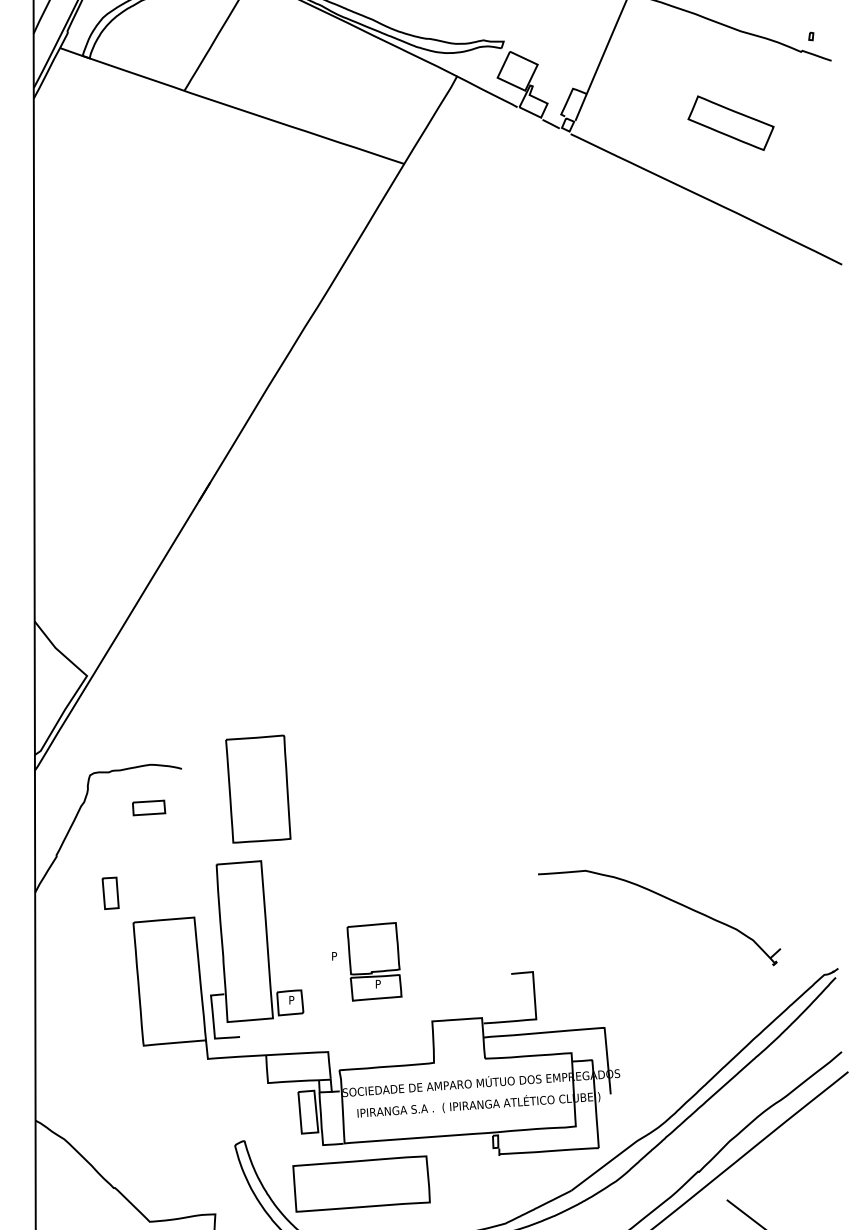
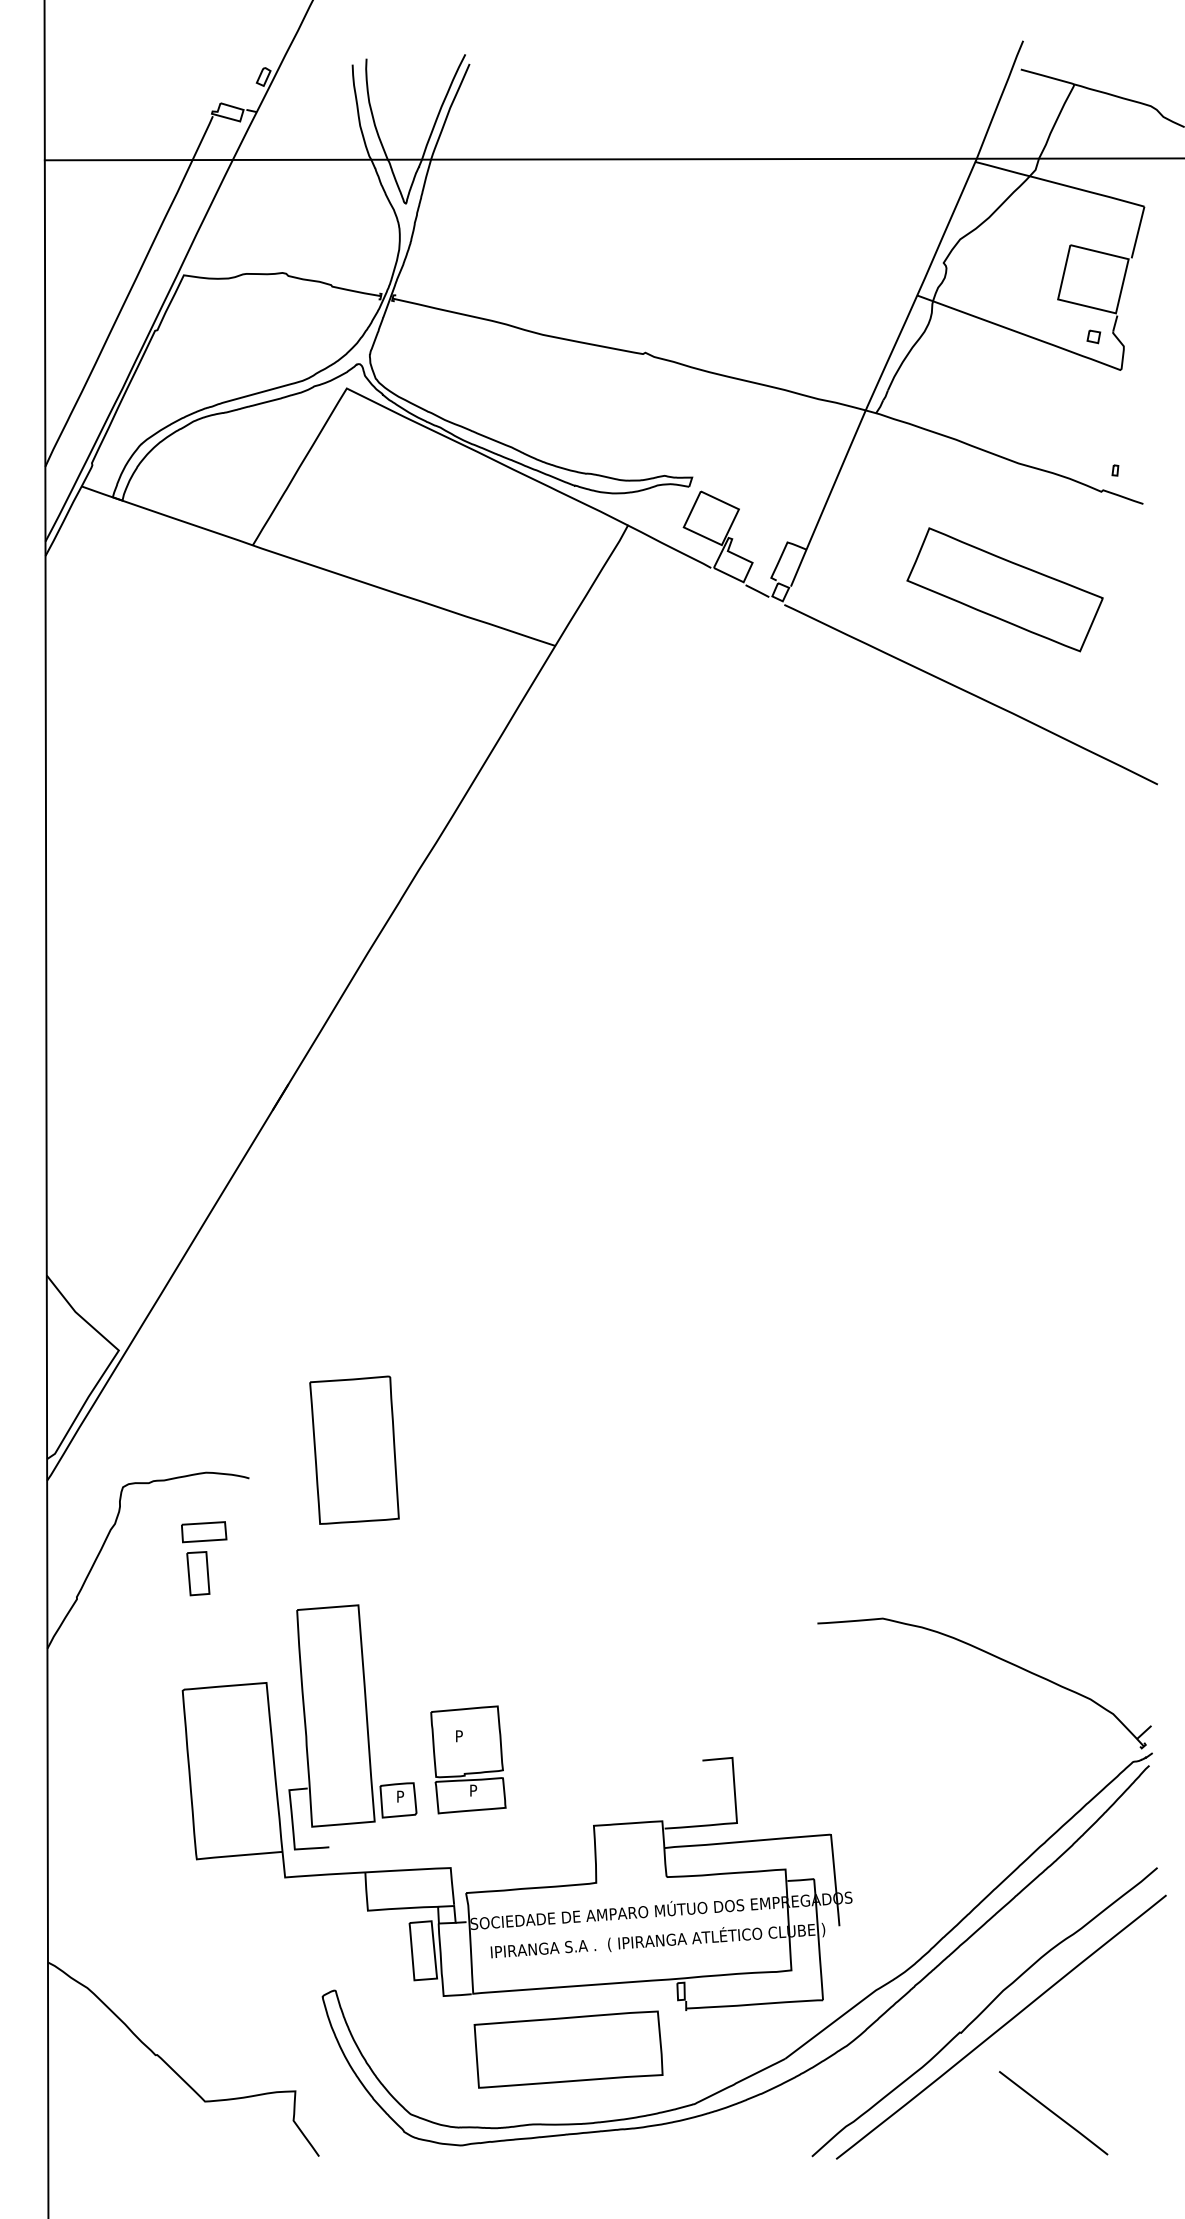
part: (730, 122) -> (1004, 589), size x1.67
part: (258, 788) -> (354, 1449), moved
part: (110, 893) -> (198, 1573), moved
part: (668, 899) -> (997, 1658), moved
part: (374, 961) -> (468, 1759), moved
part: (361, 1183) -> (568, 2049), moved

